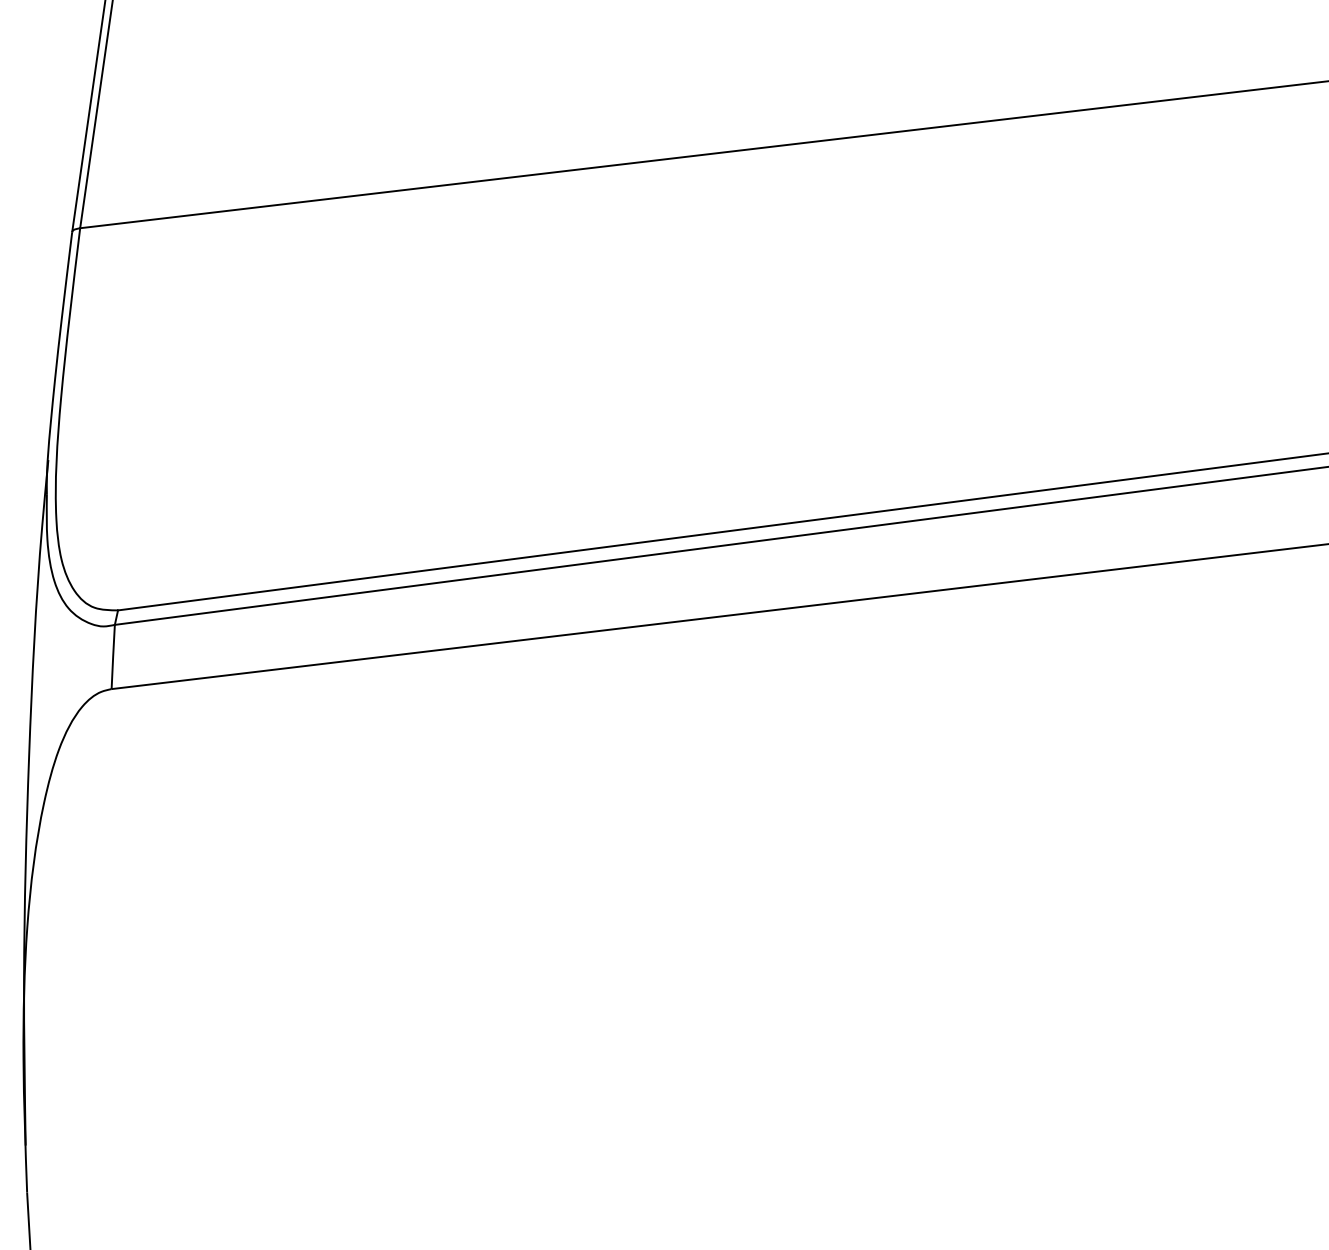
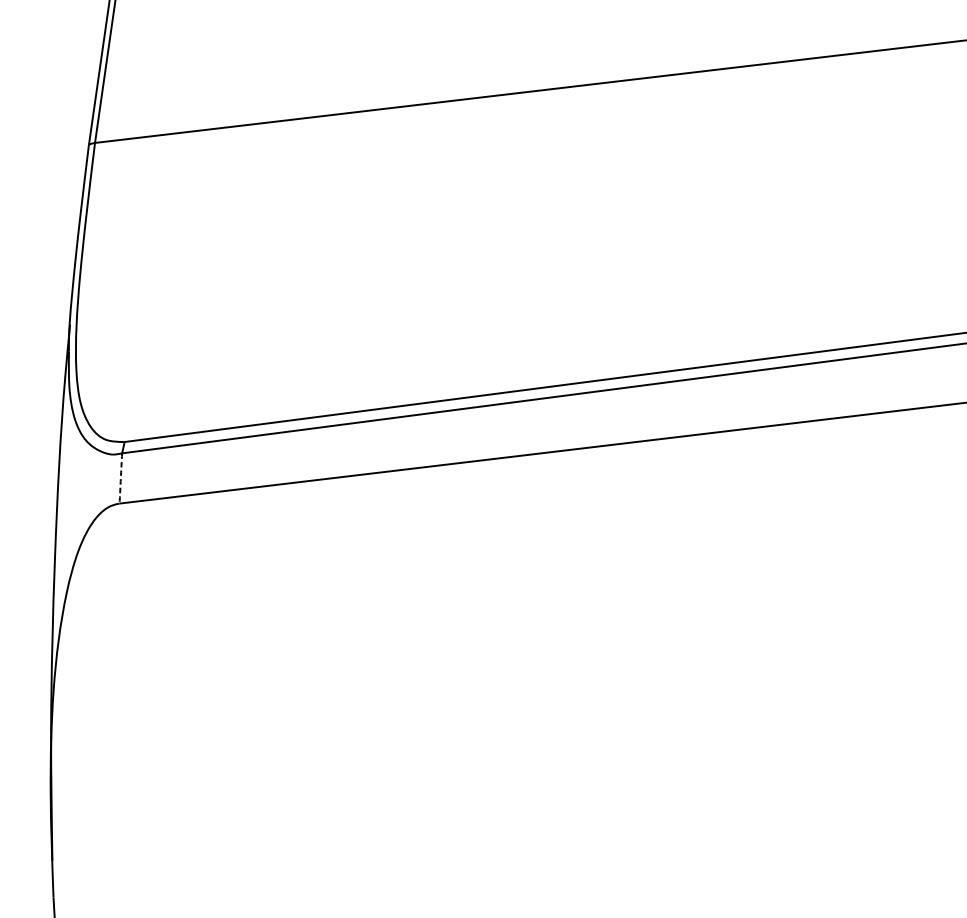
arc: (113, 656) -> (121, 478), solid -> dashed

